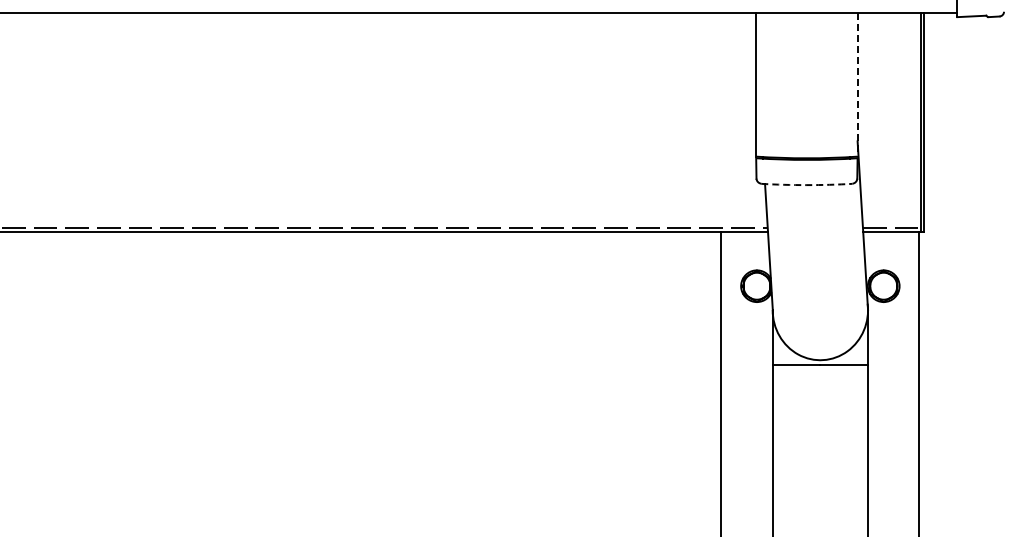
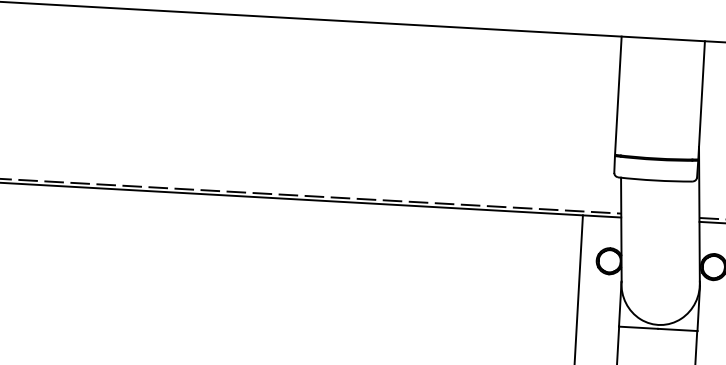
line: (857, 84) -> (701, 100), dashed -> solid
arc: (806, 185) -> (655, 180), dashed -> solid

